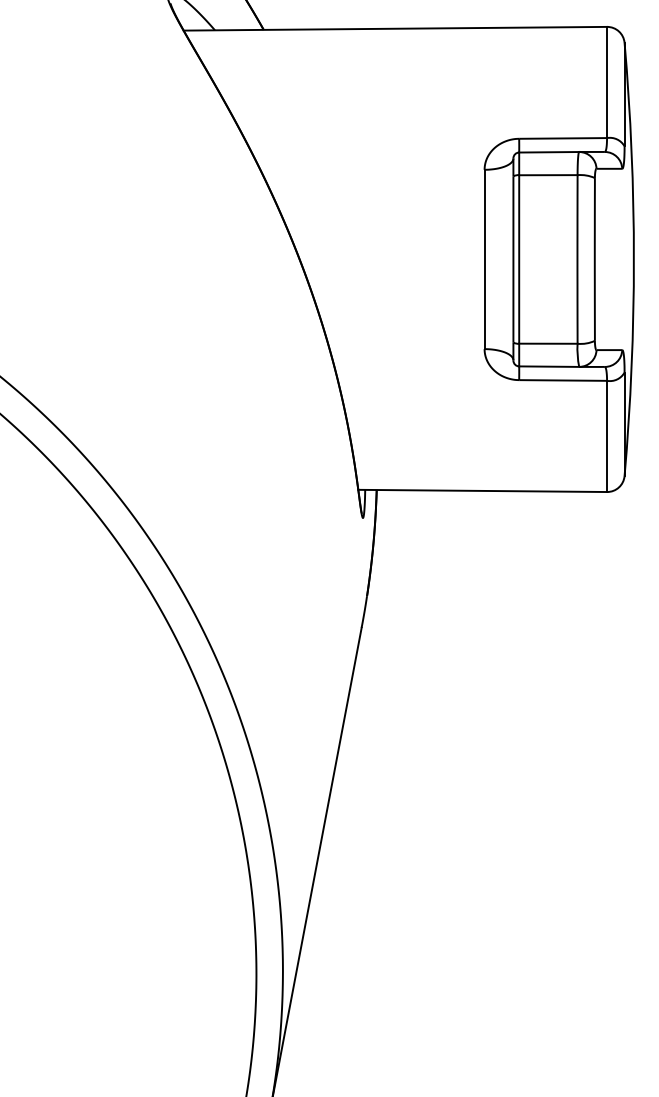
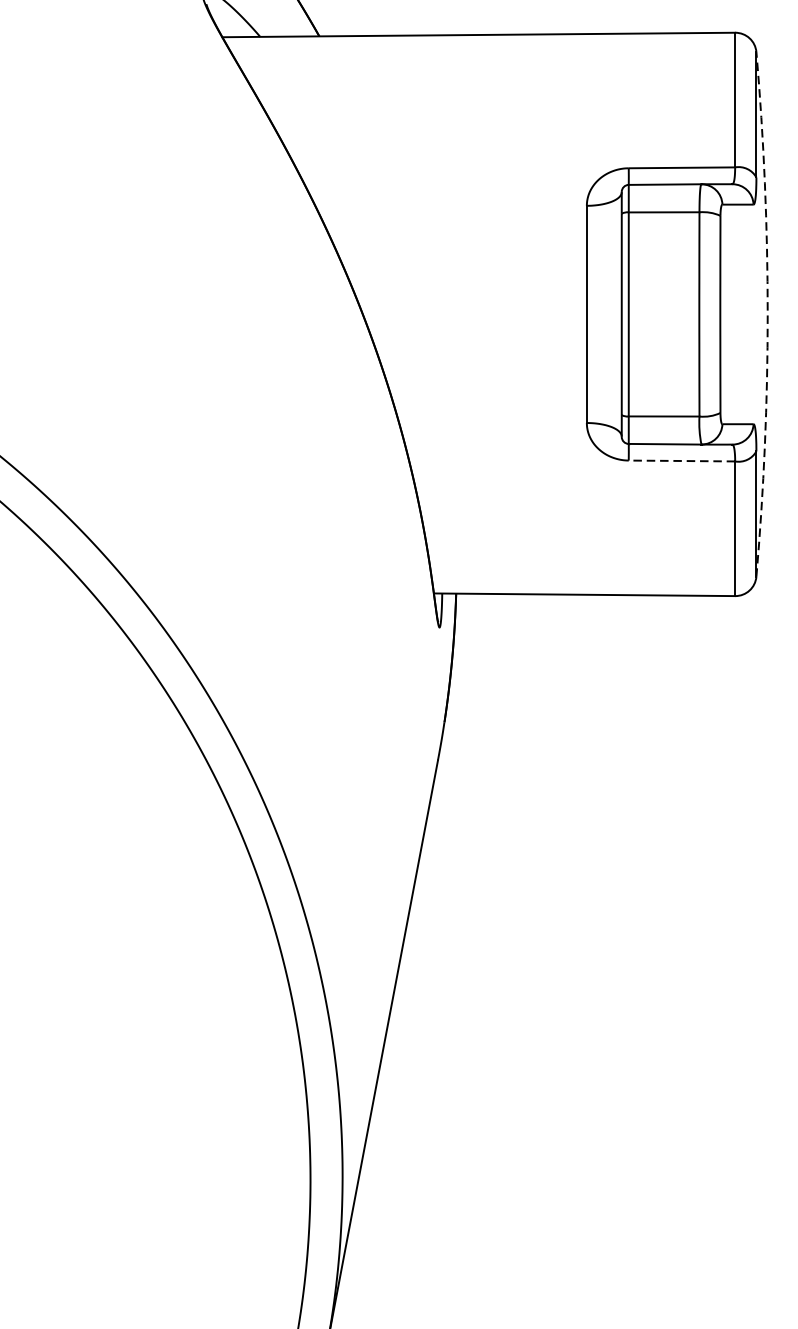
arc: (633, 259) -> (767, 314), solid -> dashed
line: (562, 380) -> (681, 461), solid -> dashed

